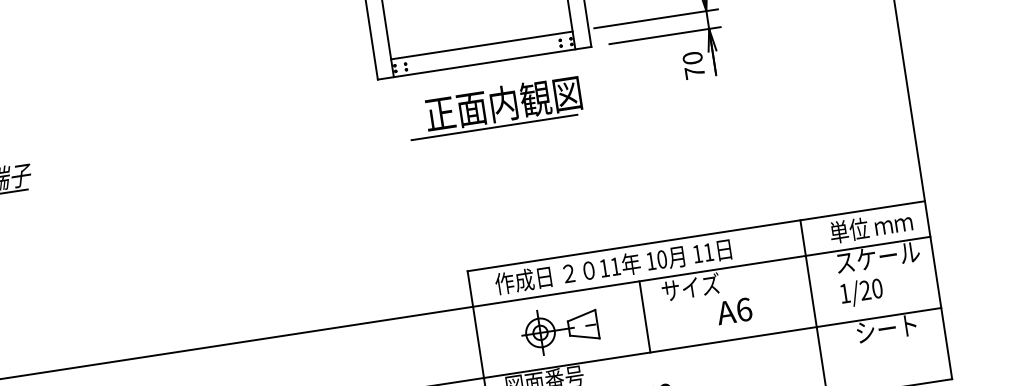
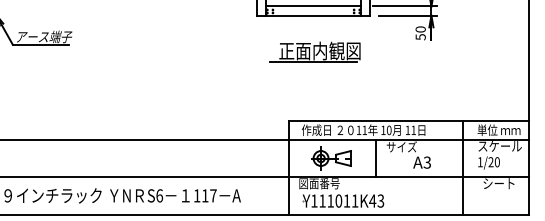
text: (694, 73) -> (420, 37), 70 -> 50
part: (493, 106) -> (314, 51), moved
text: (744, 309) -> (427, 162), A6 -> A3

